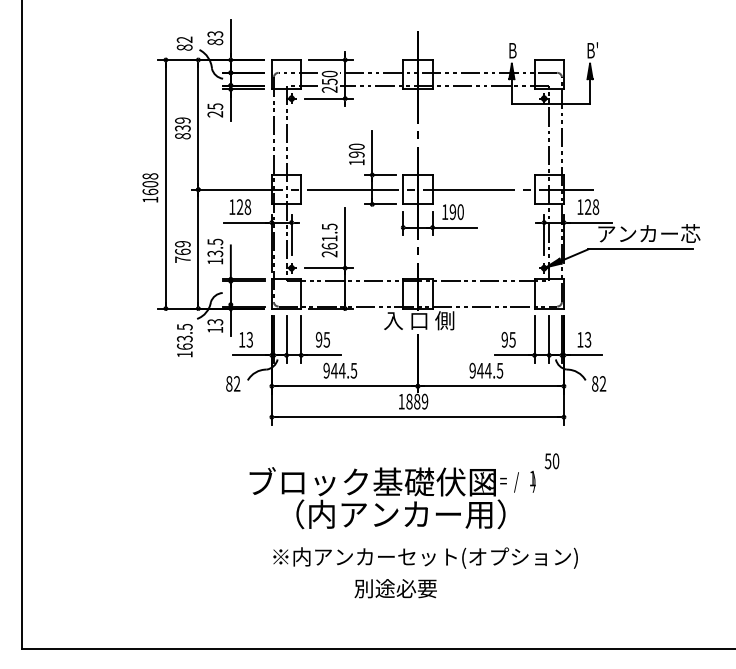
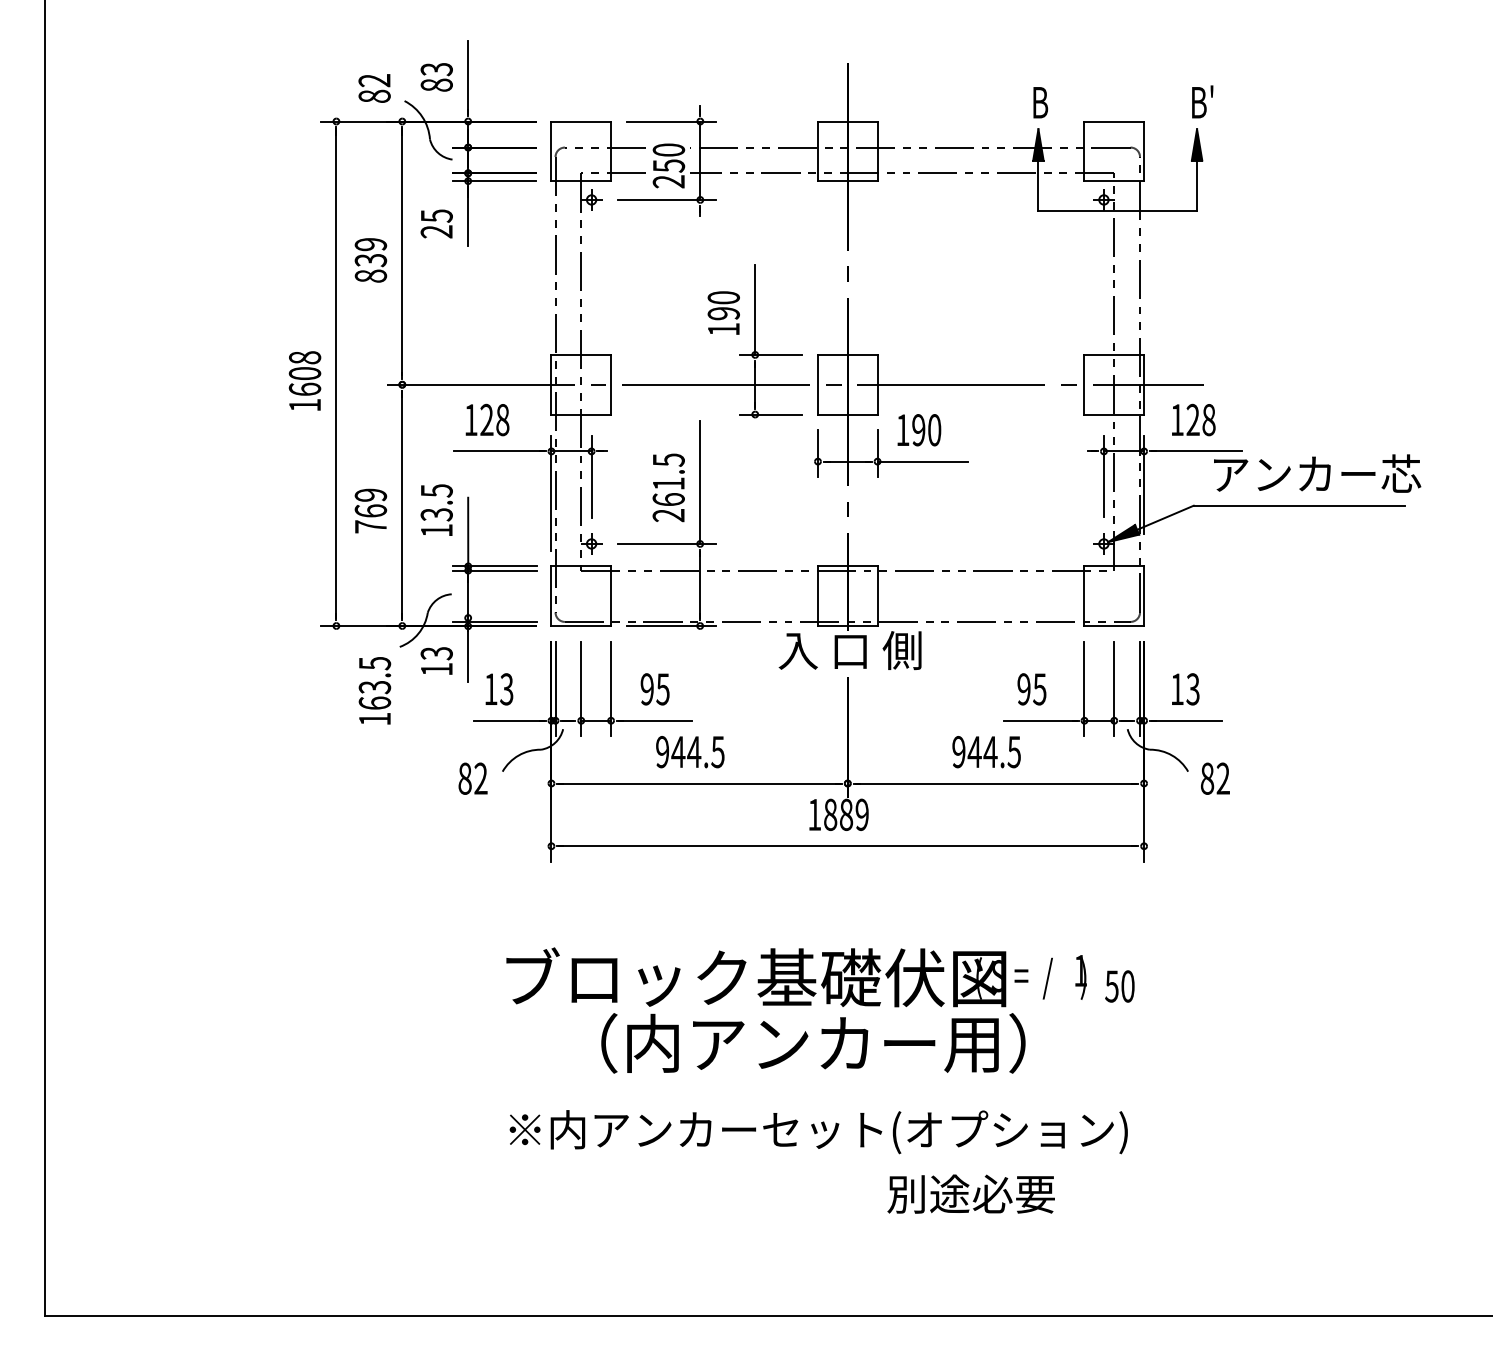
text: (551, 461) -> (1118, 986), moved
text: (425, 557) -> (818, 1130), moved
text: (395, 588) -> (970, 1193), moved

